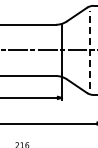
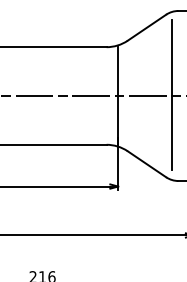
line: (90, 49) -> (172, 94), dashed -> solid

